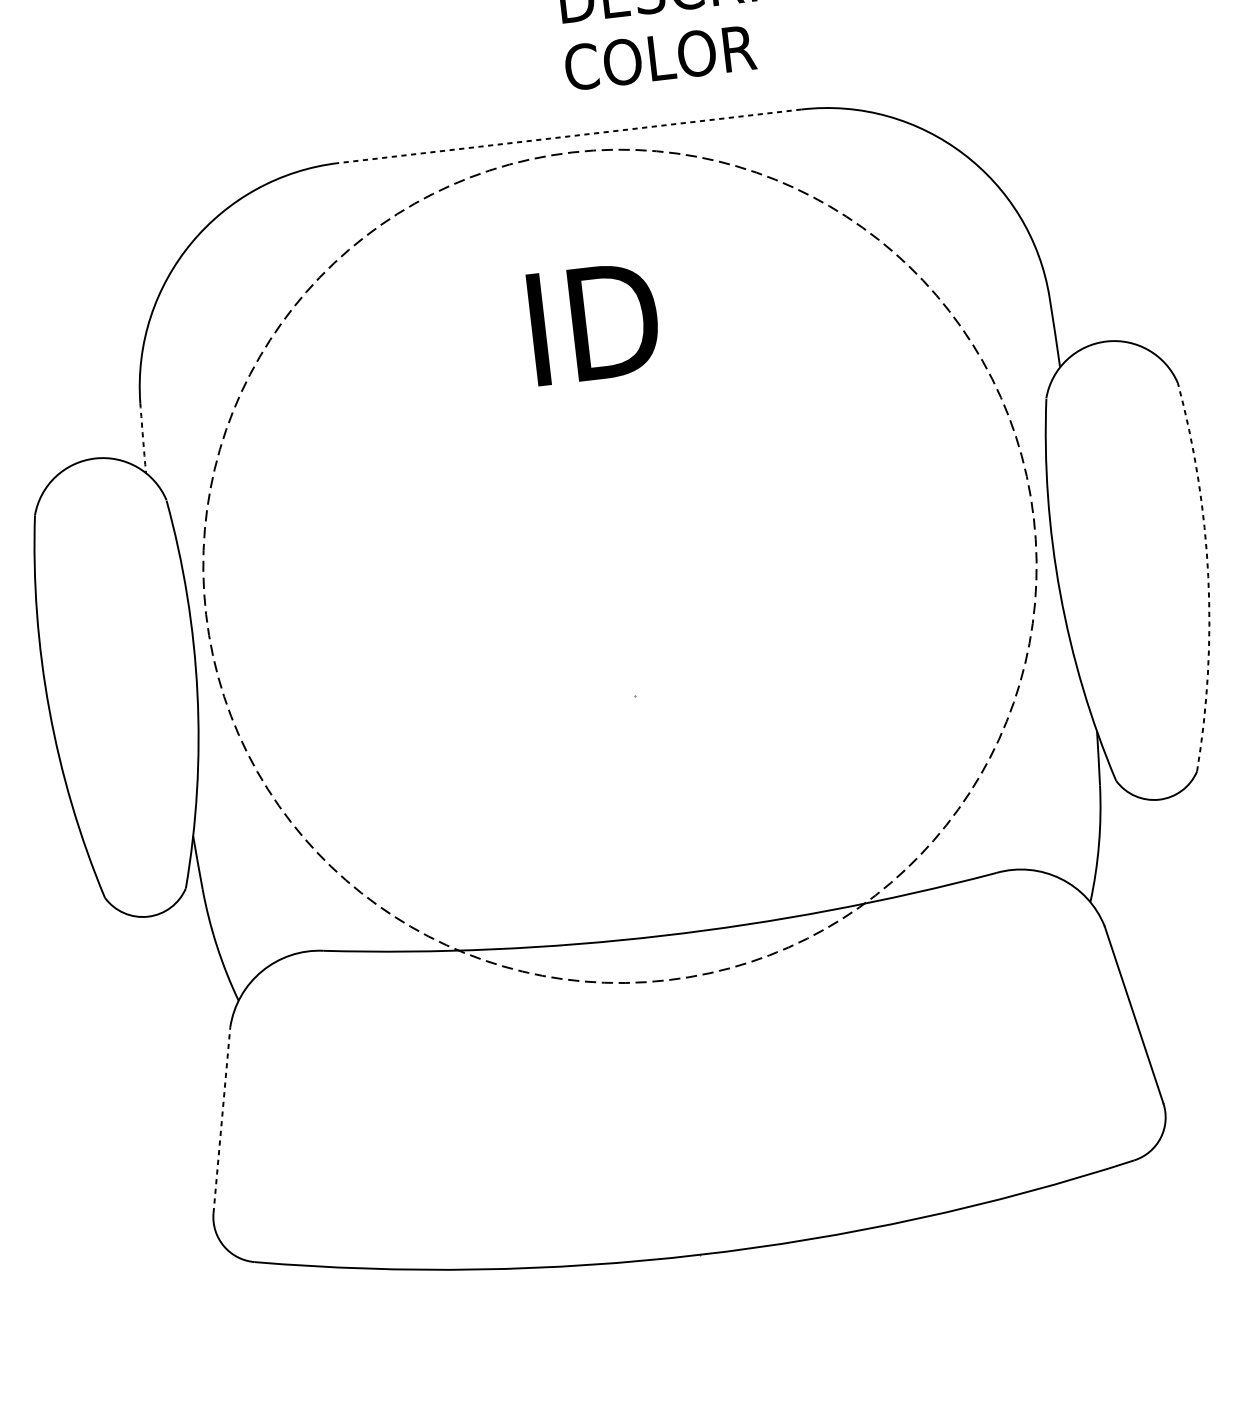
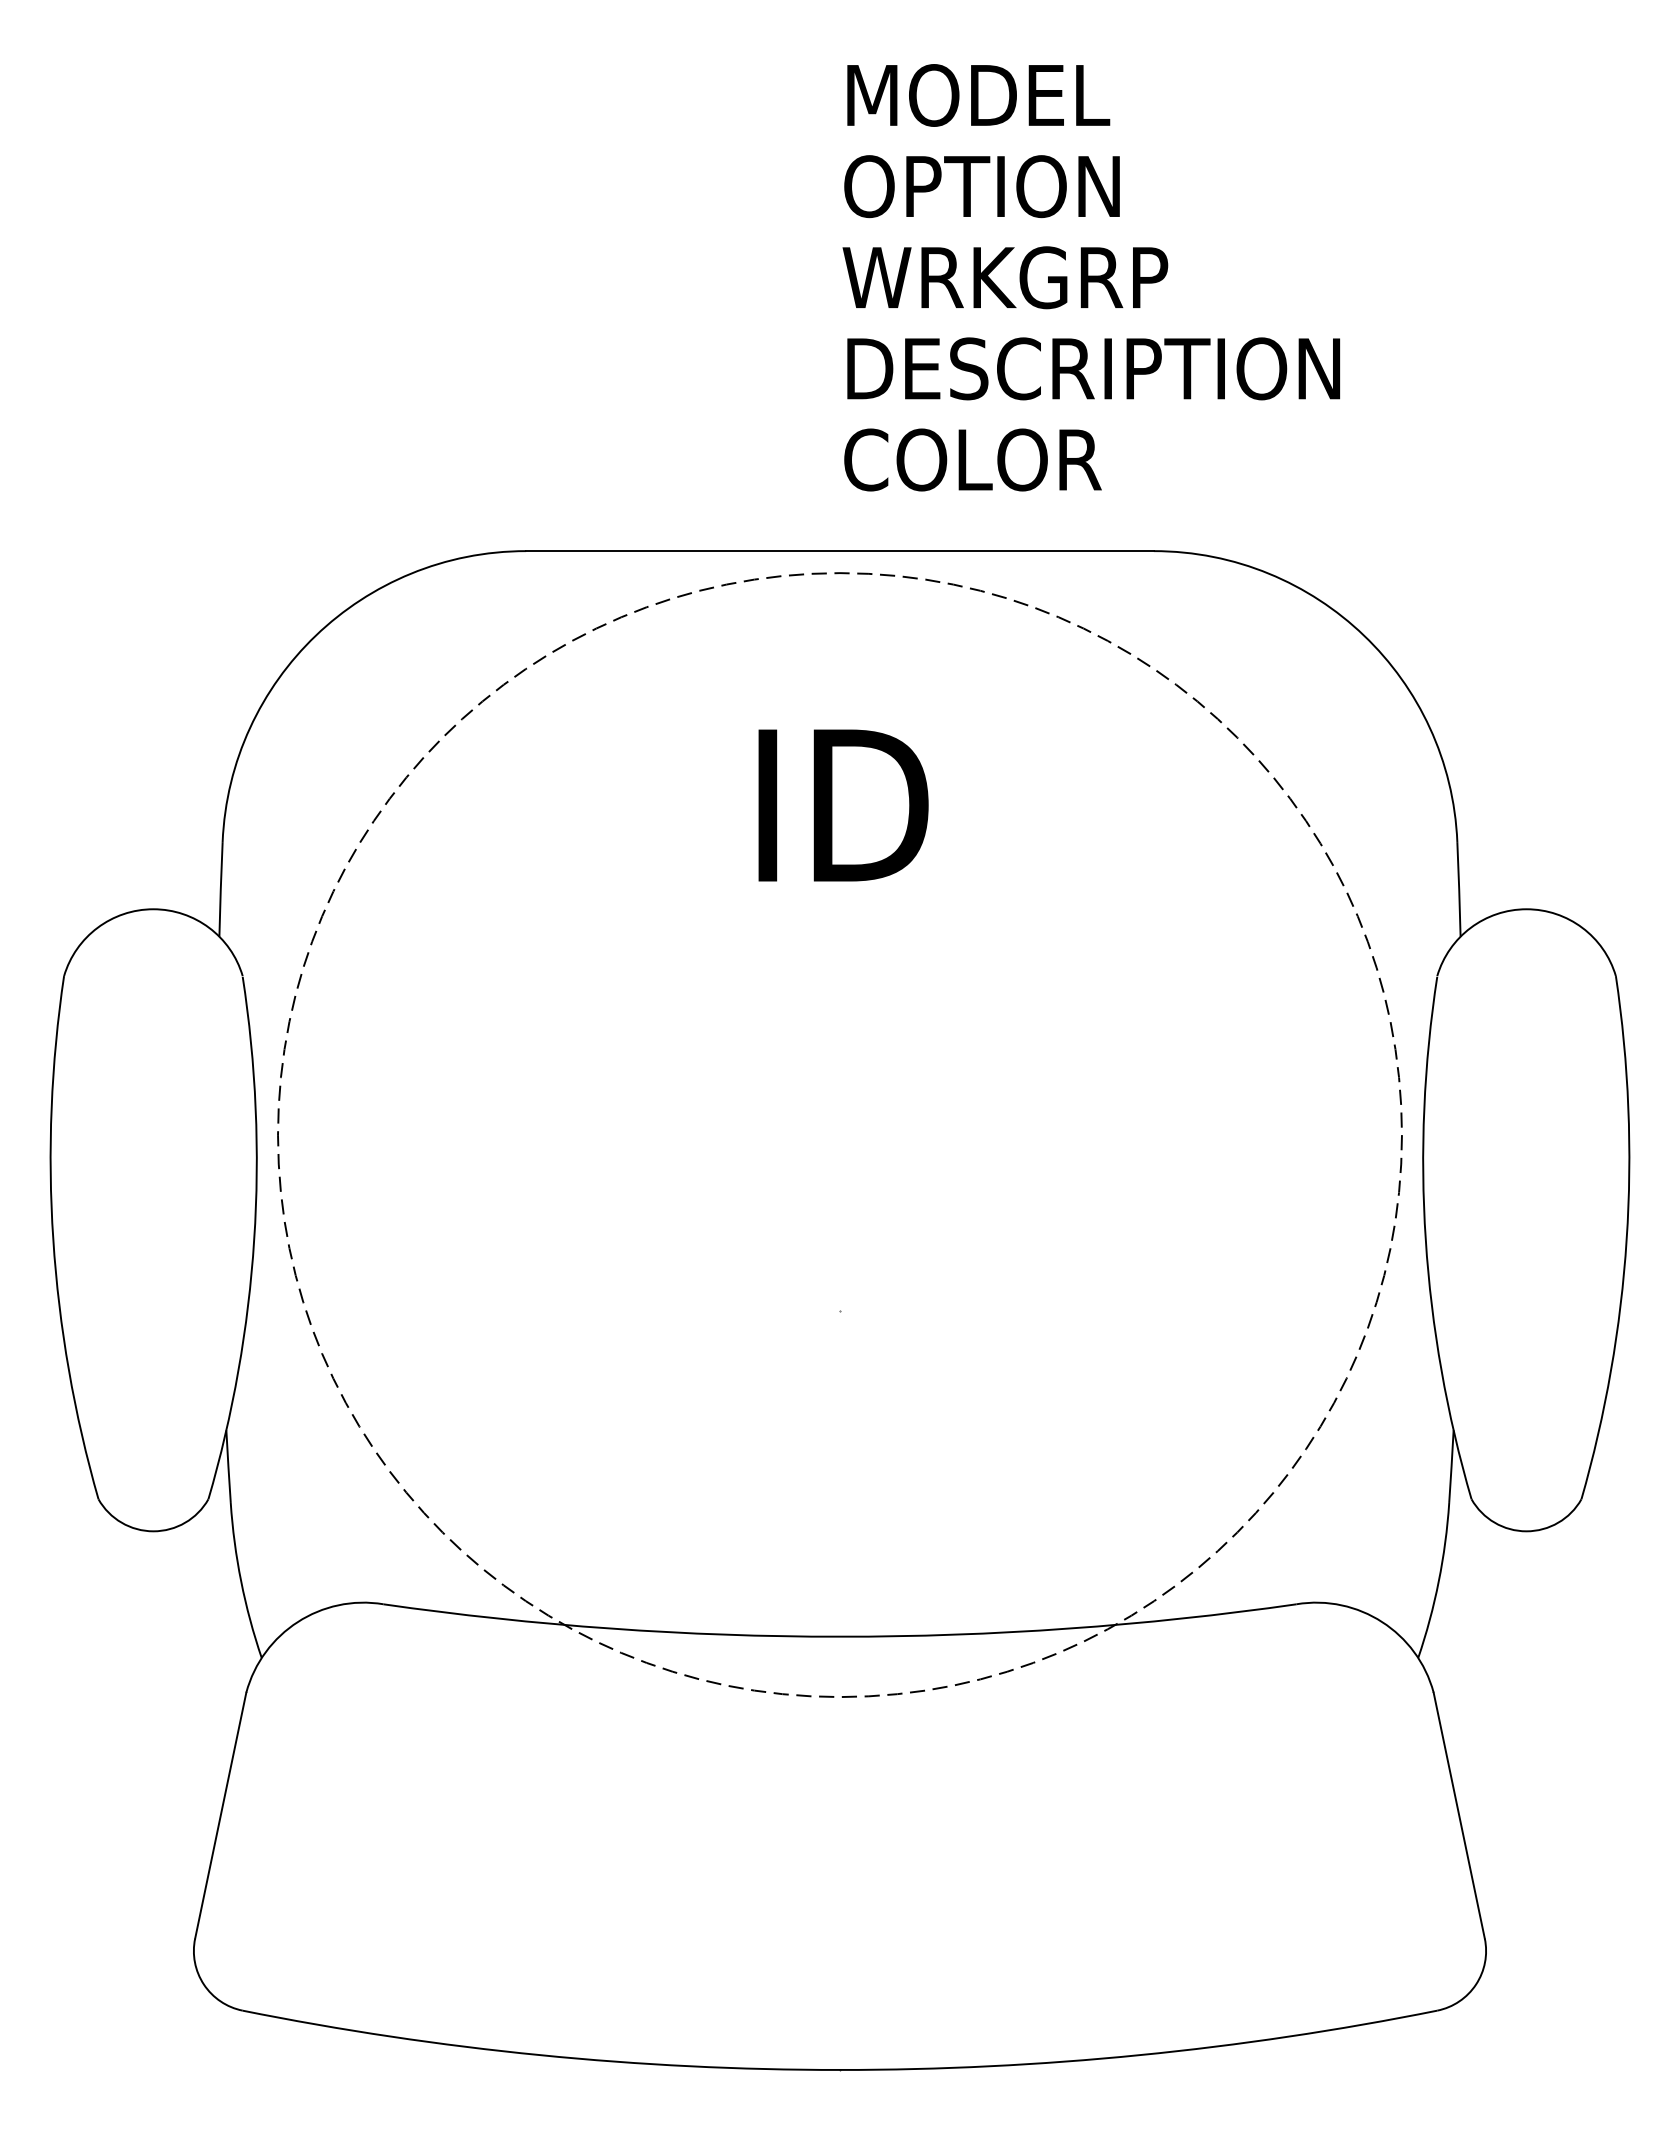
line: (570, 136) -> (840, 551), dashed -> solid
arc: (142, 438) -> (220, 889), dashed -> solid
arc: (1208, 576) -> (1626, 1239), dashed -> solid
line: (221, 1120) -> (220, 1815), dashed -> solid

